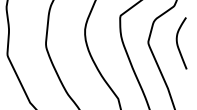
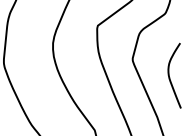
curve: (178, 43) -> (170, 75), moved

